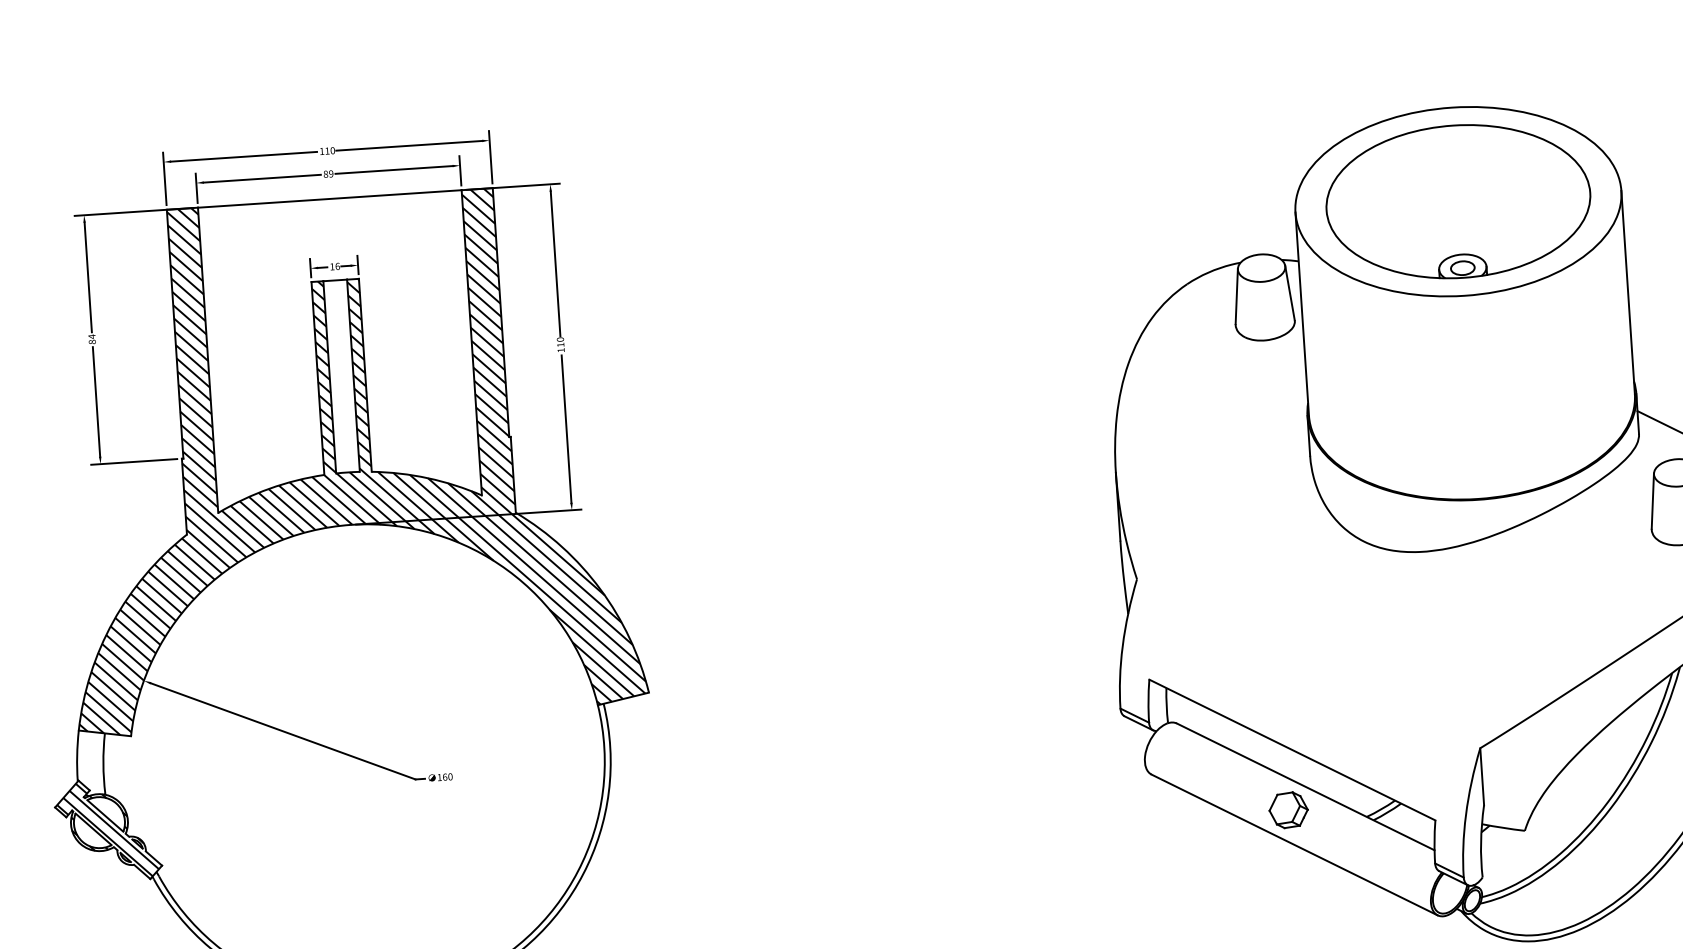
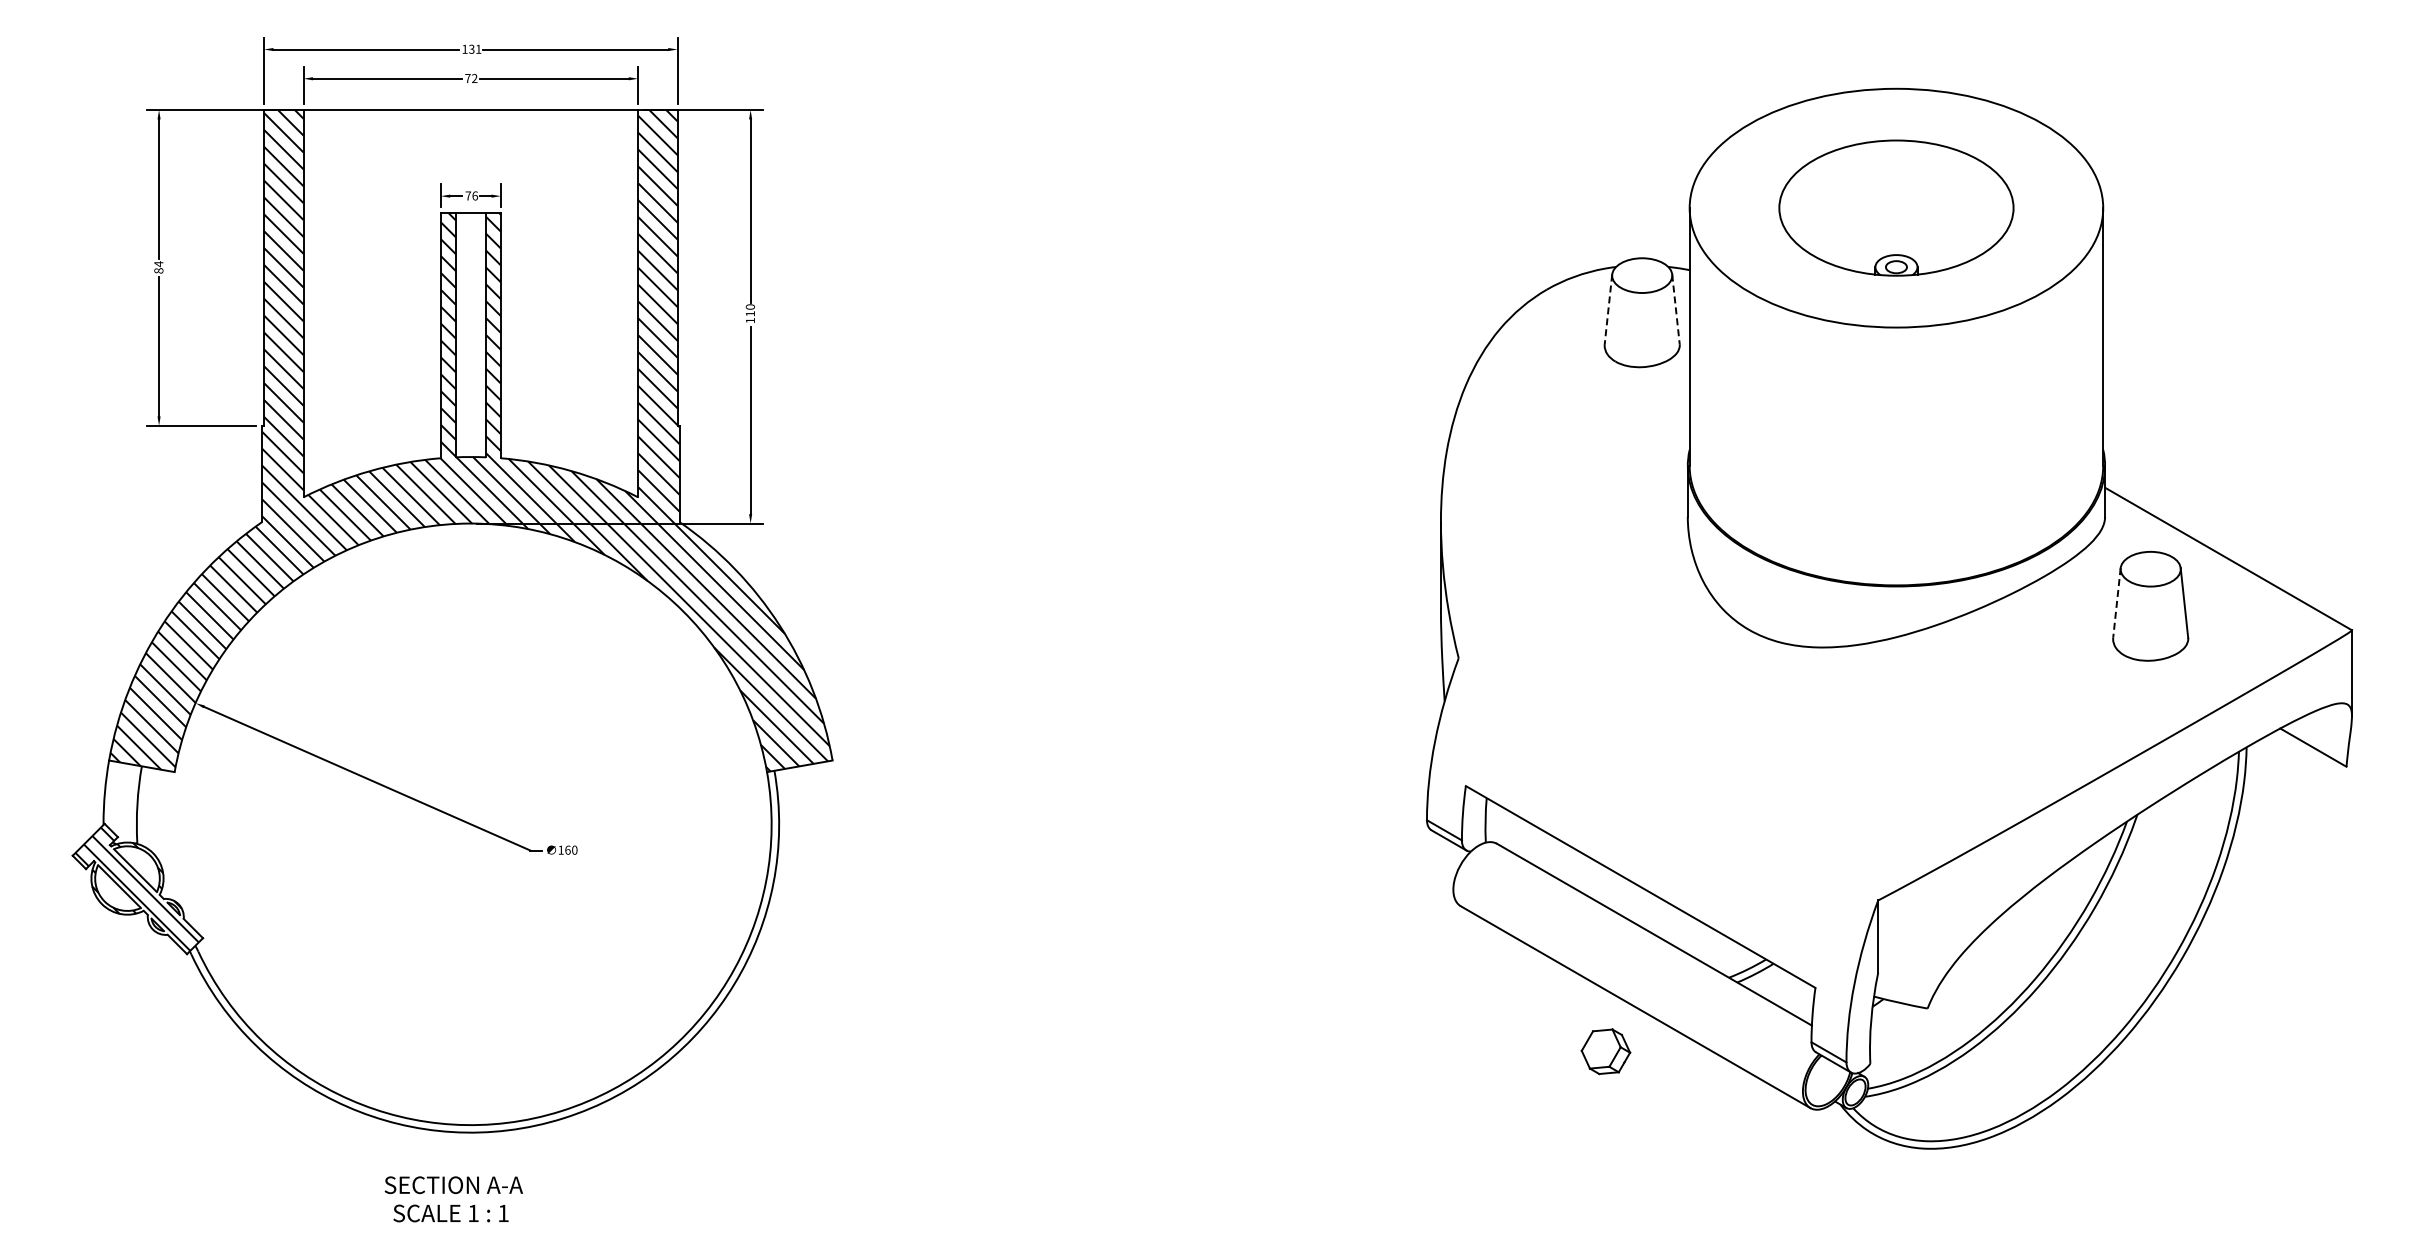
text: (330, 150) -> (475, 48), 110 -> 131
text: (328, 174) -> (471, 78), 89 -> 72
part: (1458, 201) -> (1896, 207), size x0.7
text: (332, 266) -> (468, 195), 16 -> 76
line: (1290, 293) -> (1676, 309), solid -> dashed
line: (1236, 296) -> (1608, 309), solid -> dashed
line: (1652, 500) -> (2116, 602), solid -> dashed
part: (1288, 810) -> (1605, 1051), moved

